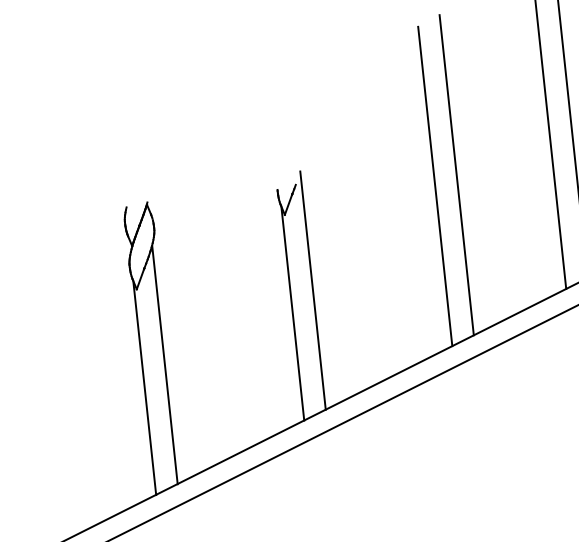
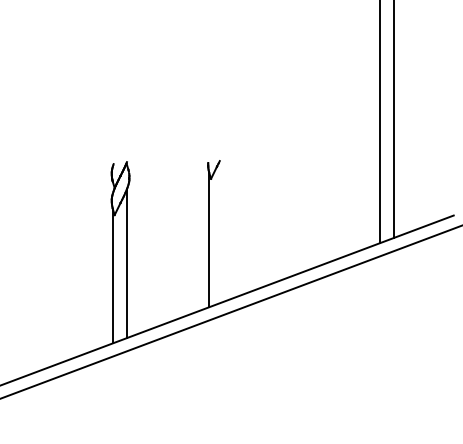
line: (456, 174) -> (319, 165), removed
line: (434, 186) -> (305, 171), removed
line: (313, 290) -> (223, 227), removed

